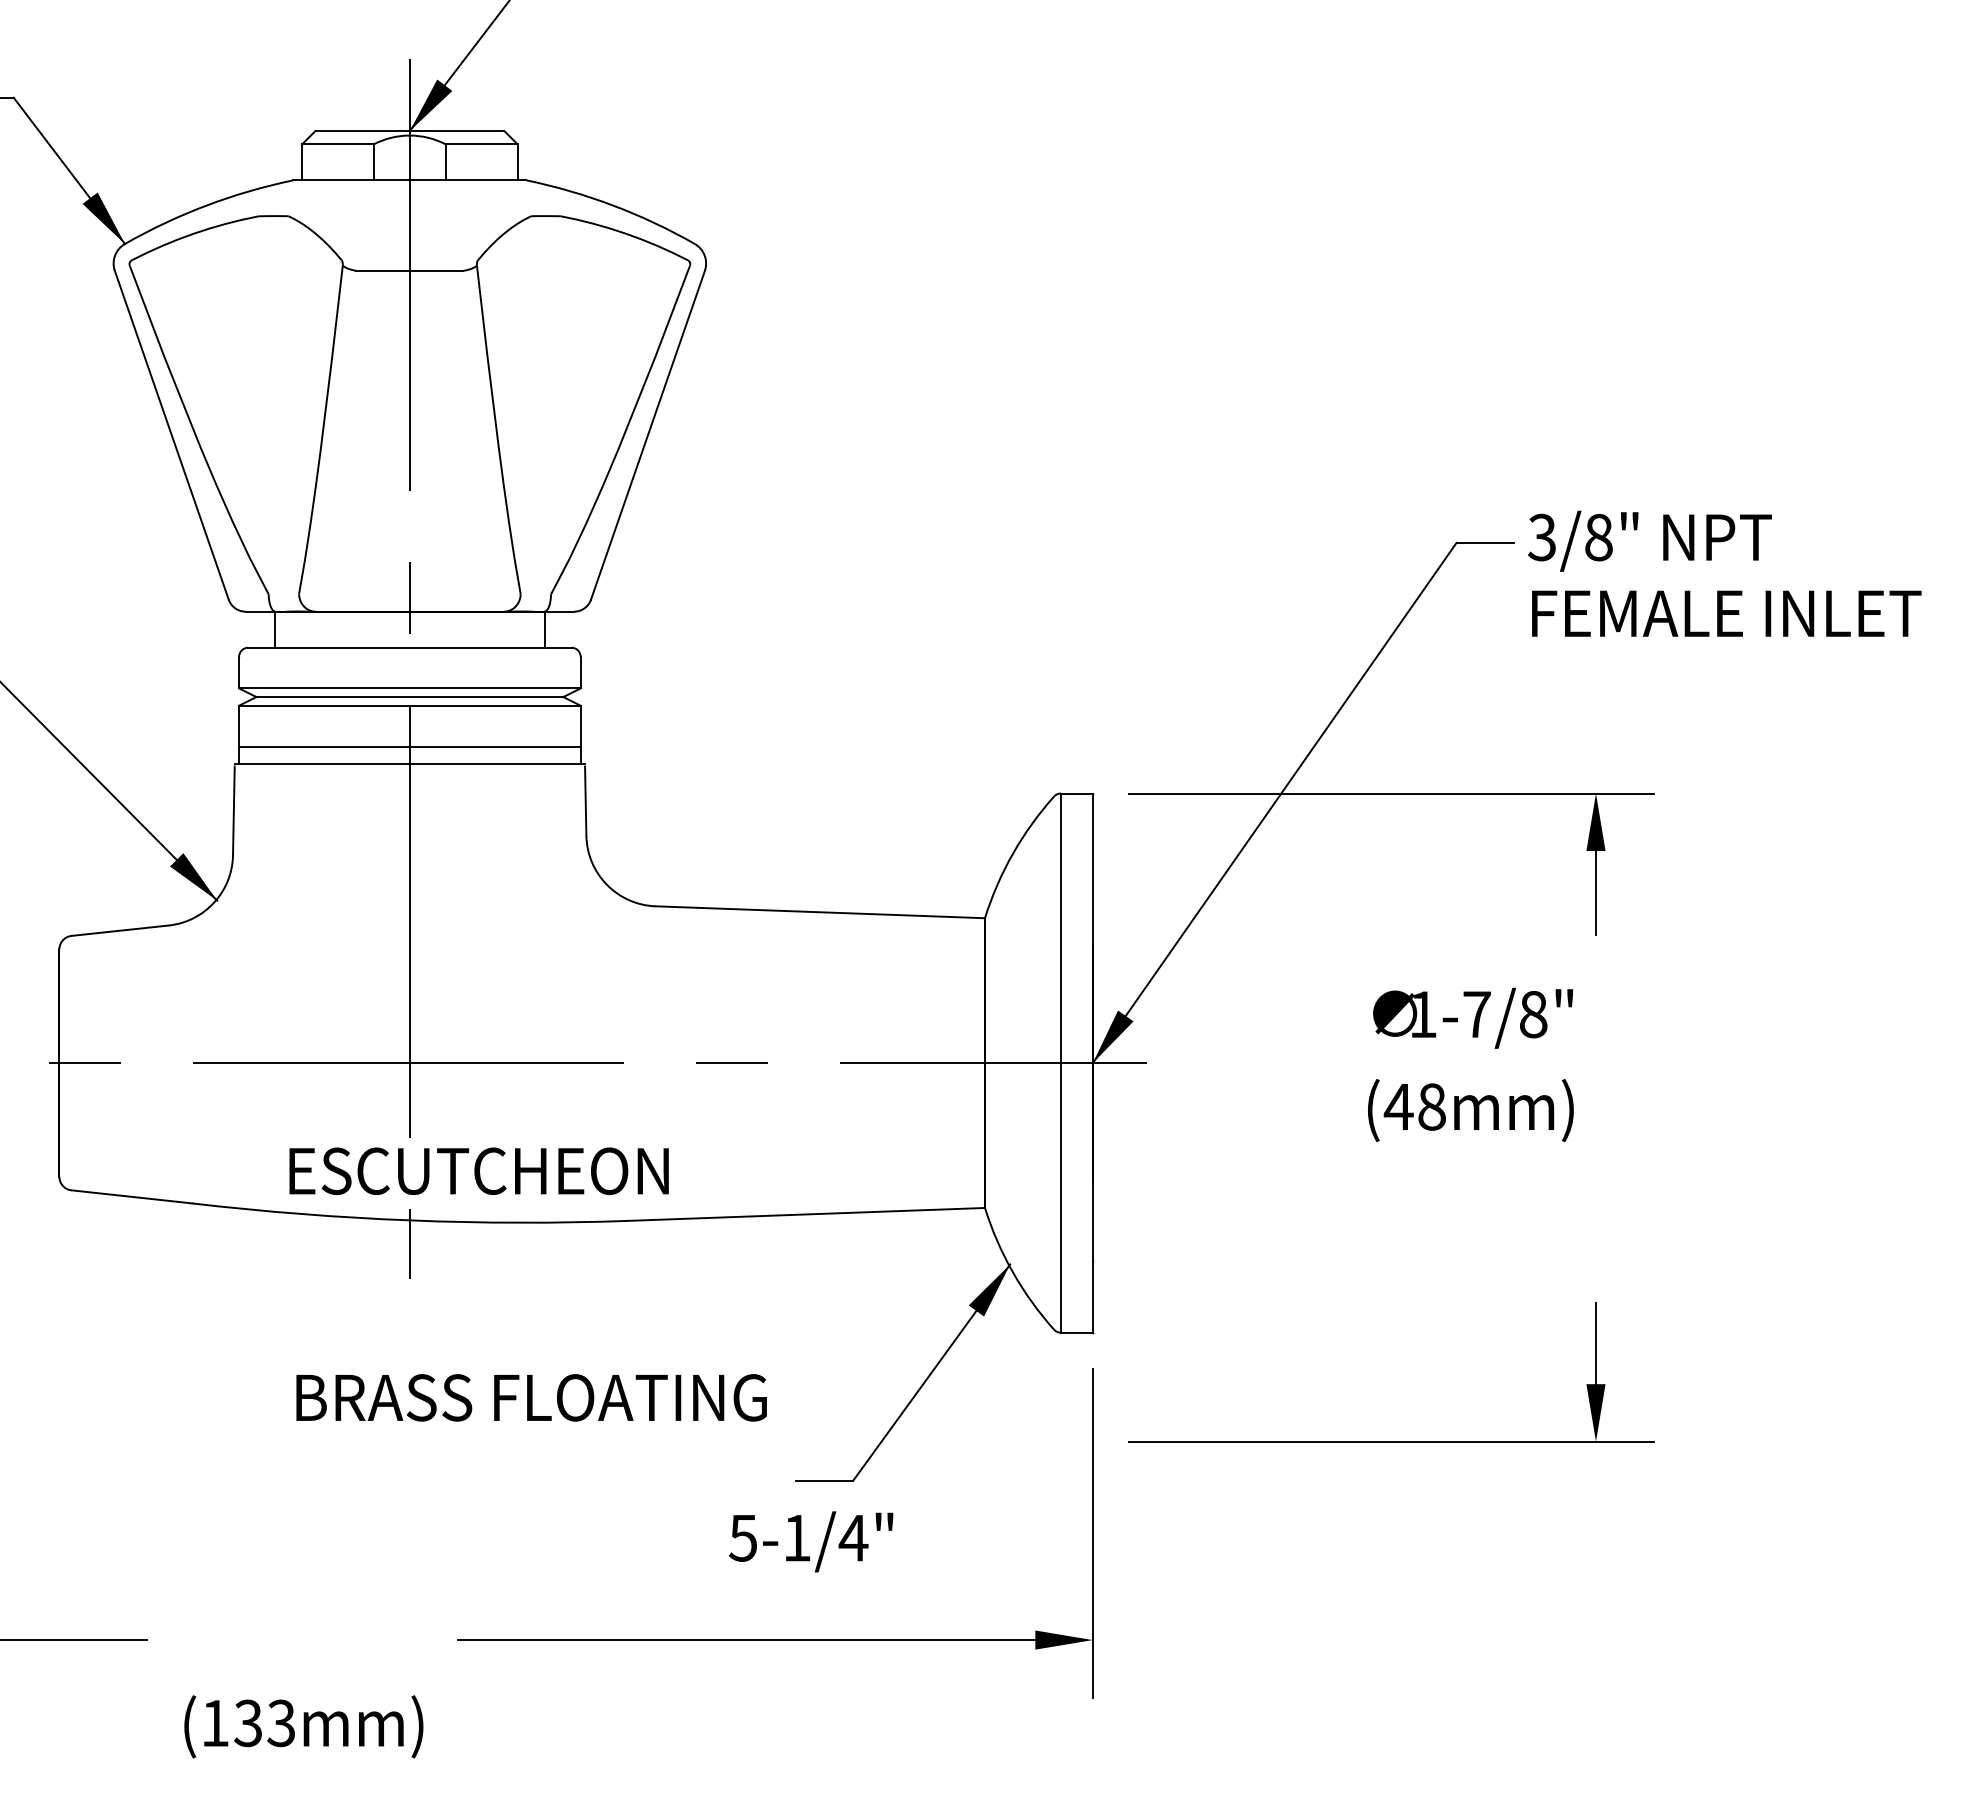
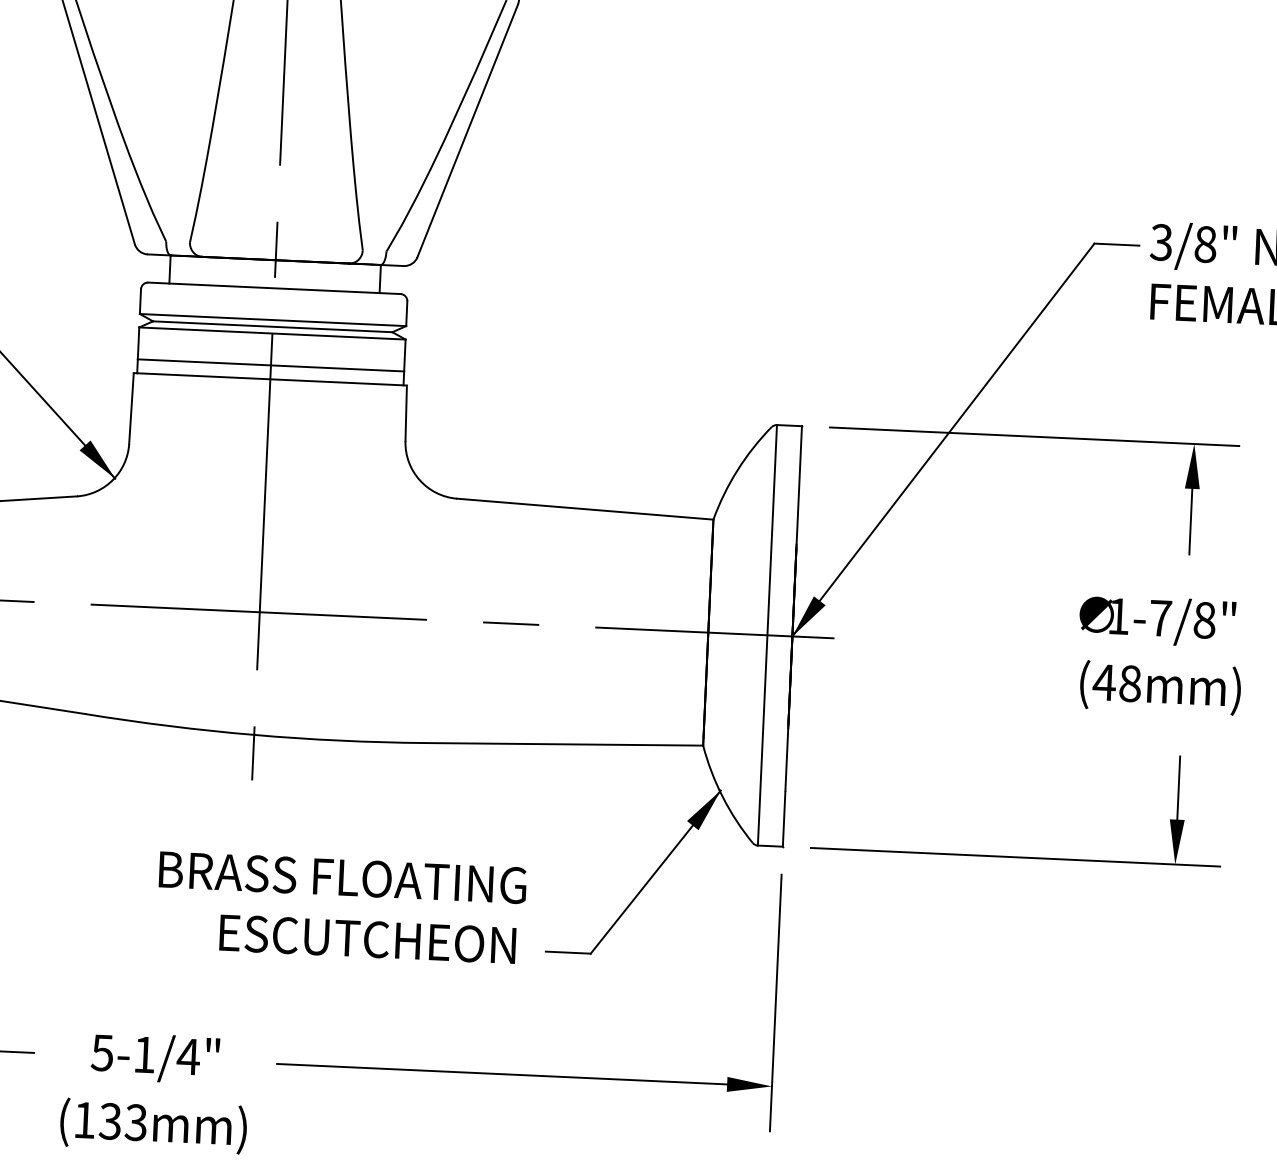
text: (1473, 1017) -> (1157, 620), moved
text: (1470, 1110) -> (1160, 687), moved
text: (478, 1171) -> (367, 939), moved
part: (1391, 1441) -> (1015, 857), moved
text: (811, 1541) -> (155, 1057), moved

